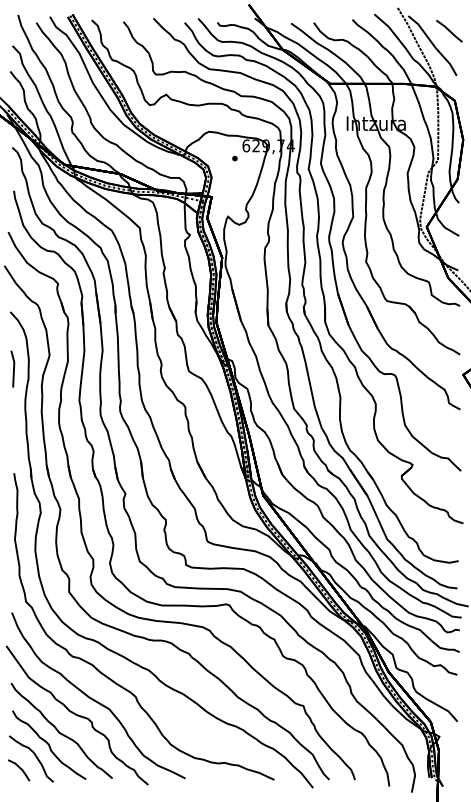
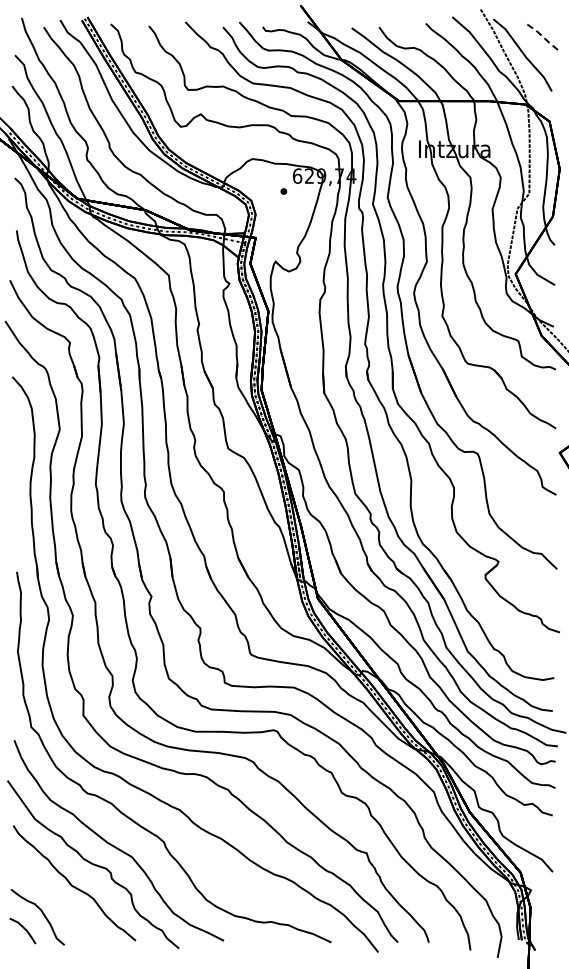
line: (449, 31) -> (543, 37), solid -> dashed
line: (12, 368) -> (15, 445), removed
curve: (49, 745) -> (59, 900), removed

